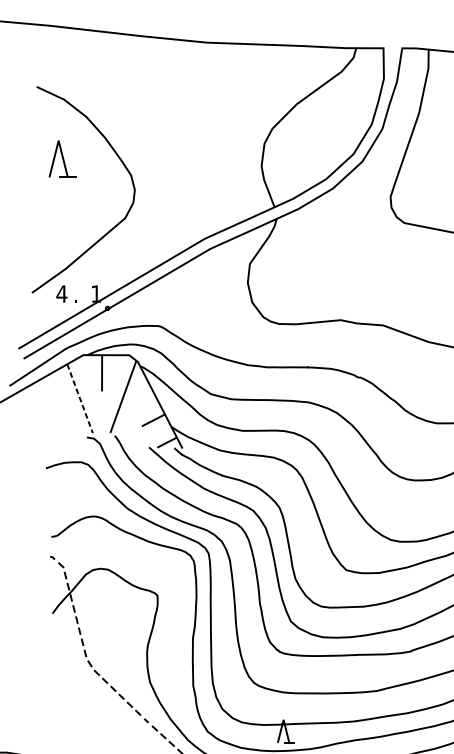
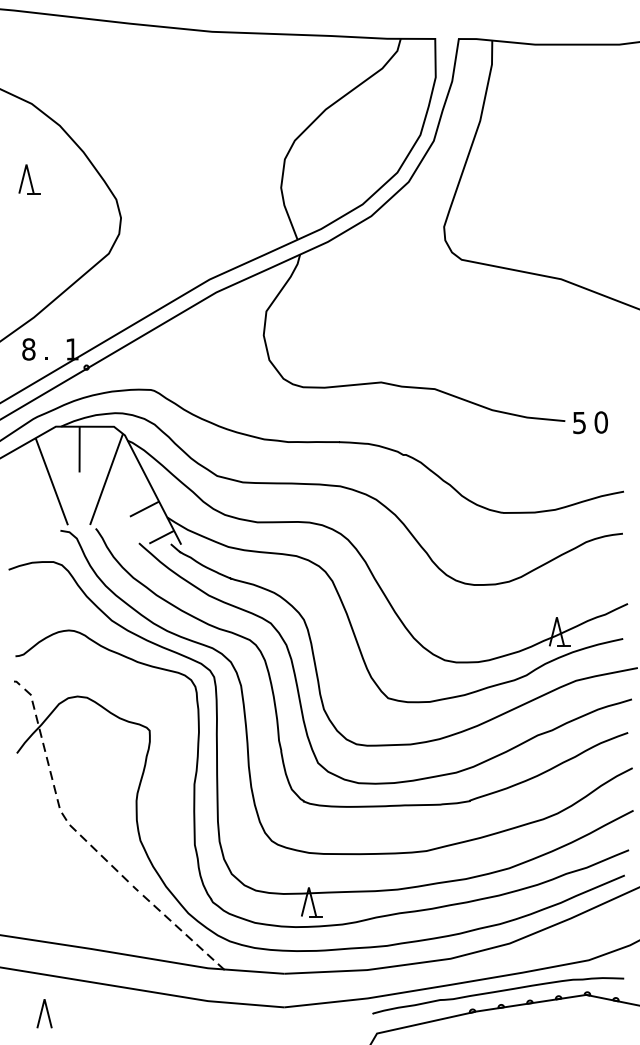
part: (62, 159) -> (29, 179), size x0.62
text: (61, 294) -> (28, 349), 4 -> 8
line: (80, 399) -> (52, 482), dashed -> solid

